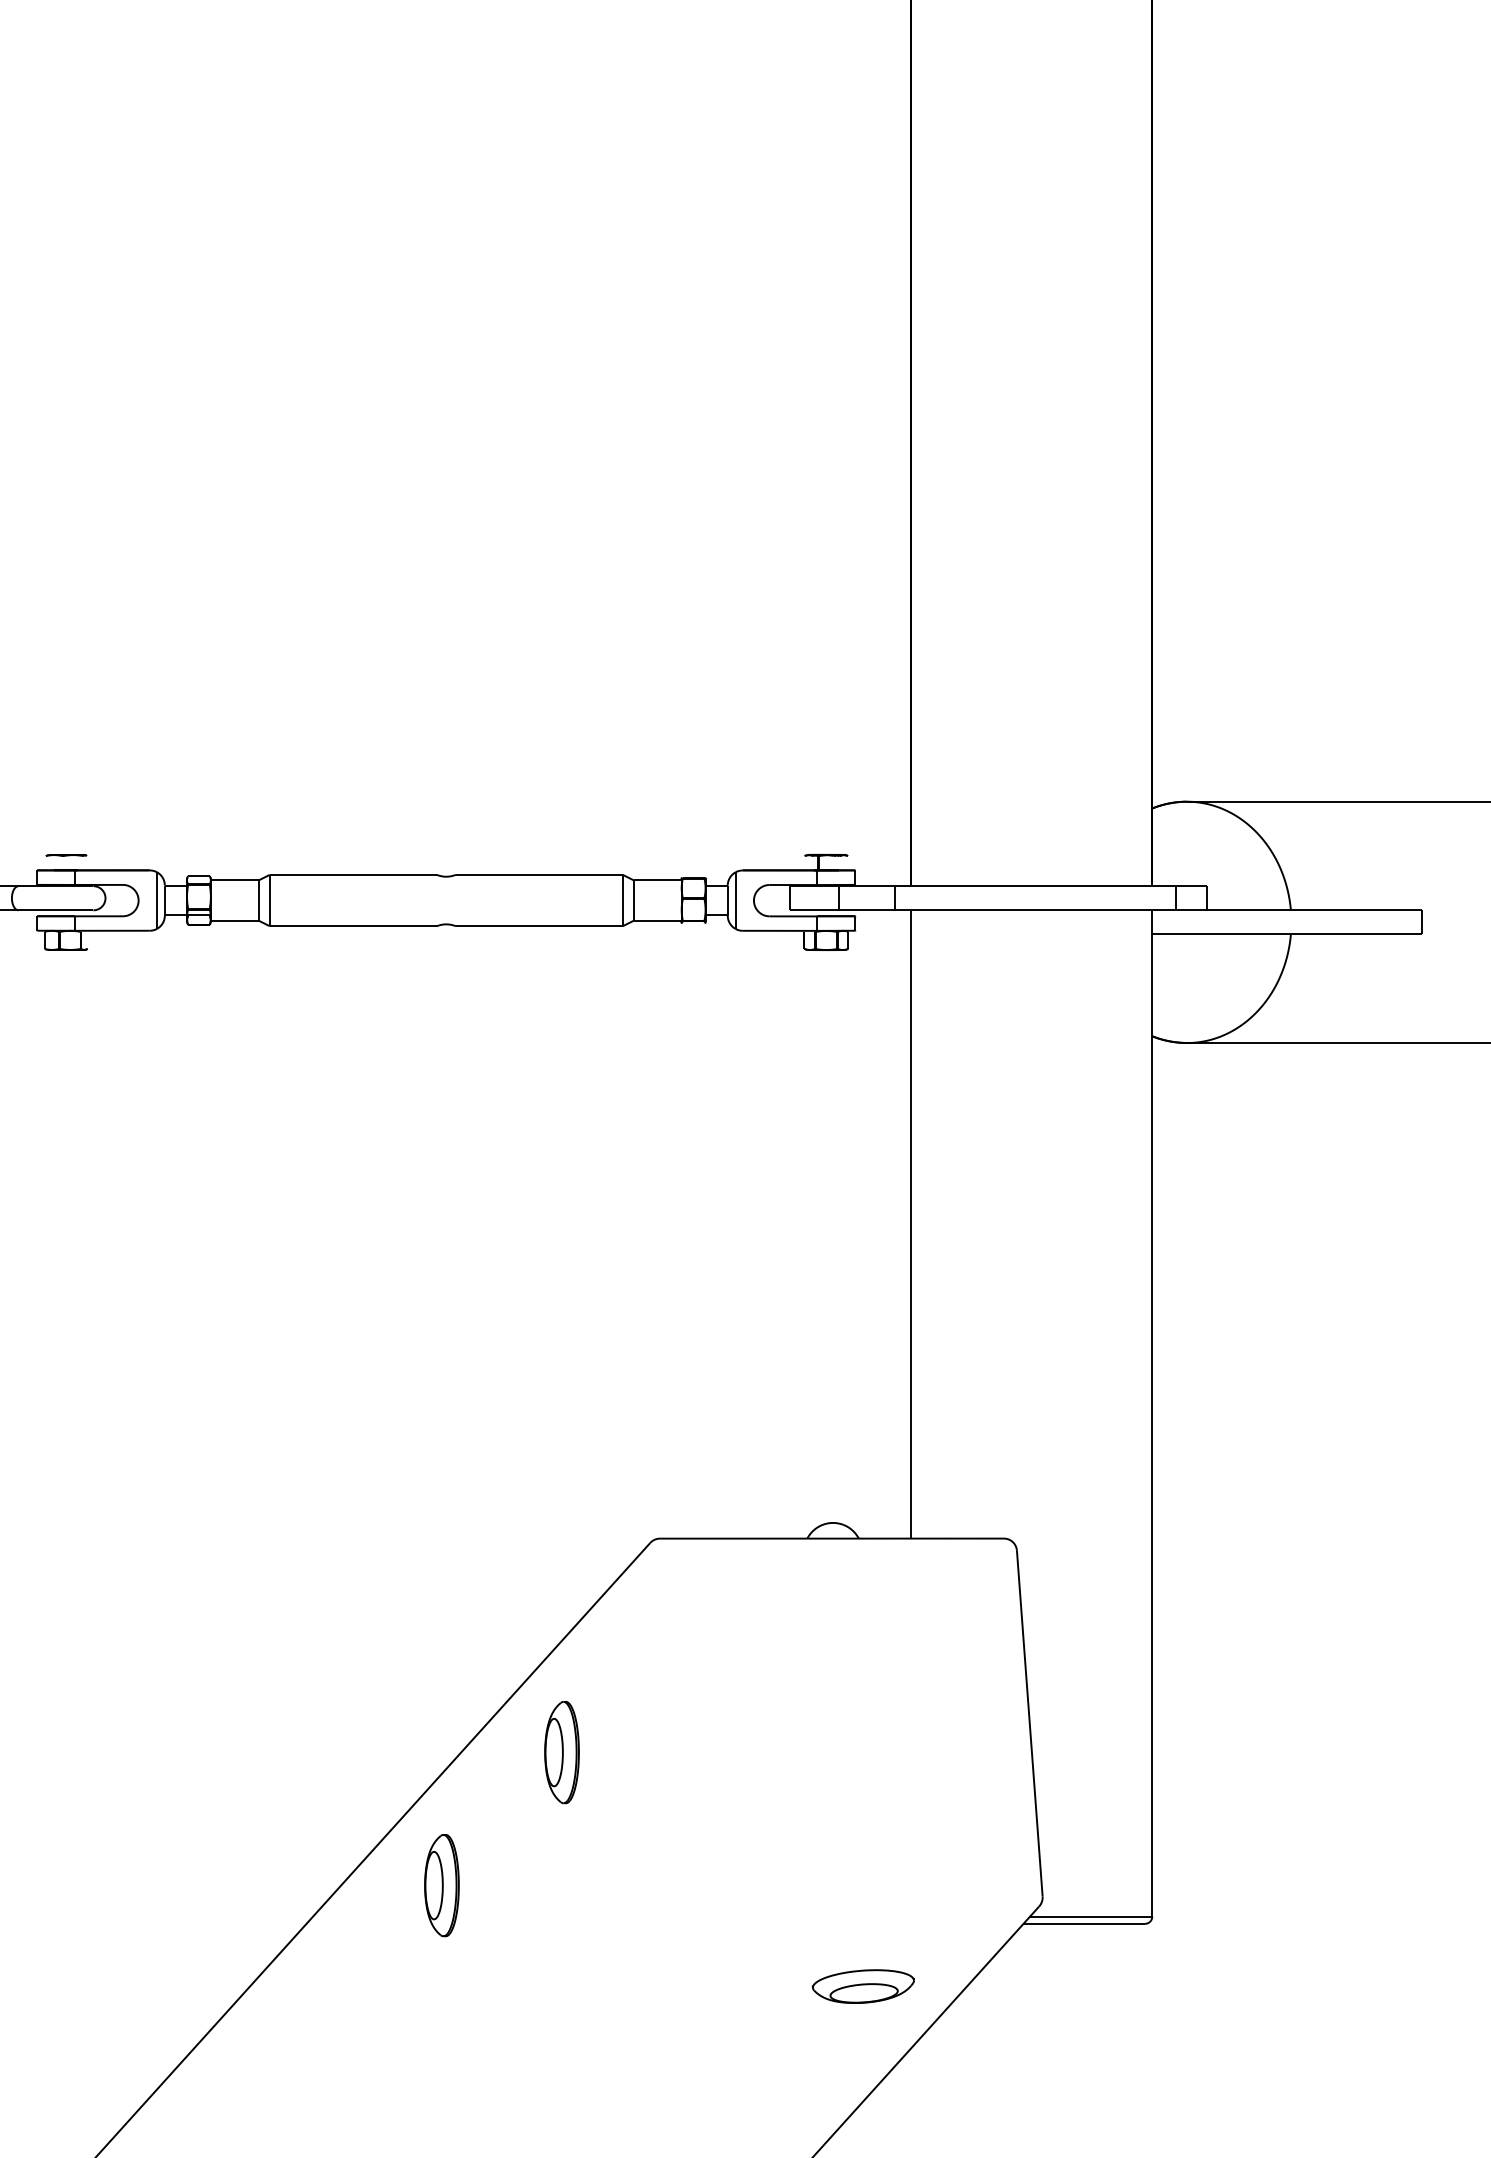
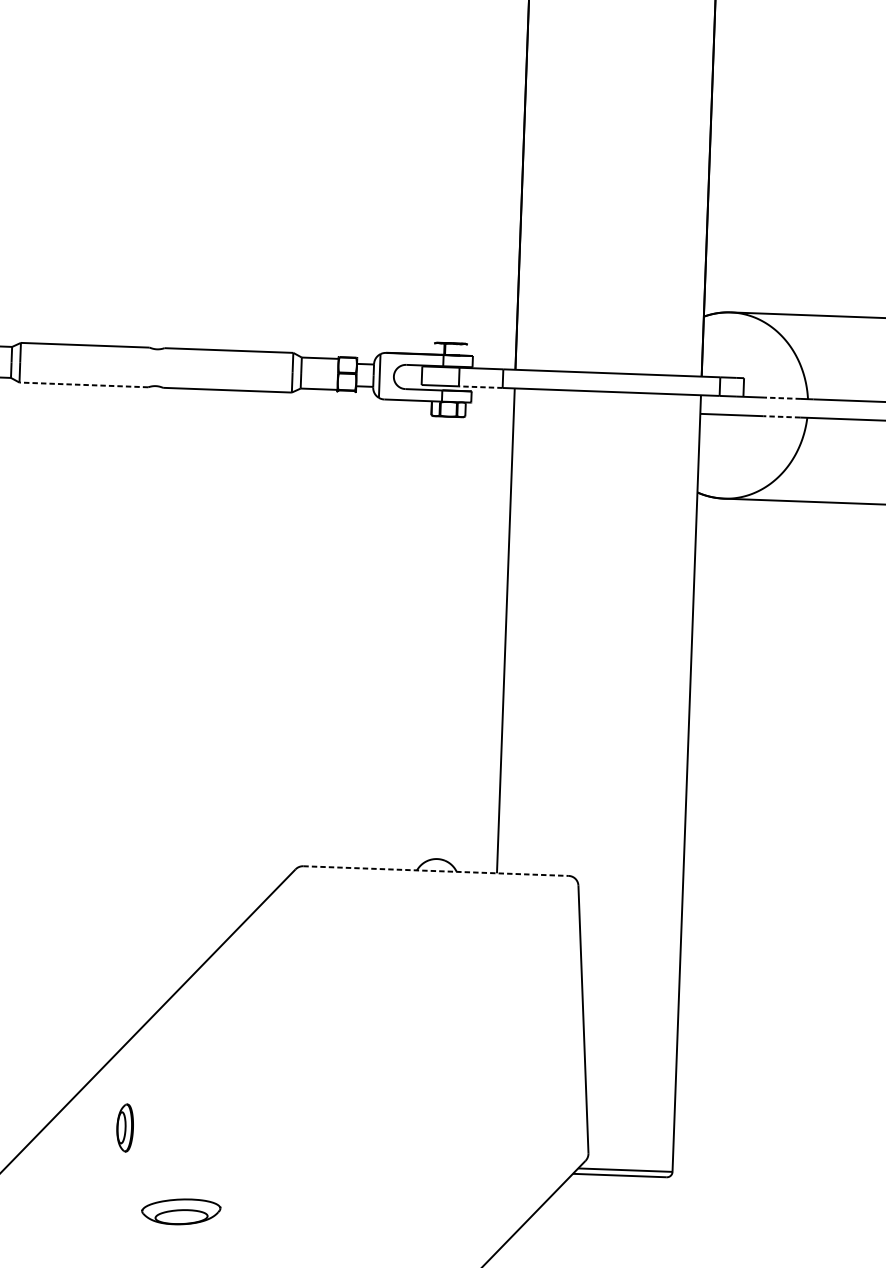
line: (866, 910) -> (480, 387), solid -> dashed
line: (1257, 910) -> (782, 398), solid -> dashed
line: (352, 926) -> (83, 385), solid -> dashed
line: (1257, 934) -> (781, 416), solid -> dashed
line: (832, 1538) -> (436, 871), solid -> dashed
part: (561, 1752) -> (221, 1028), removed
part: (441, 1885) -> (124, 1127), size x0.6
part: (862, 1986) -> (180, 1211), moved

